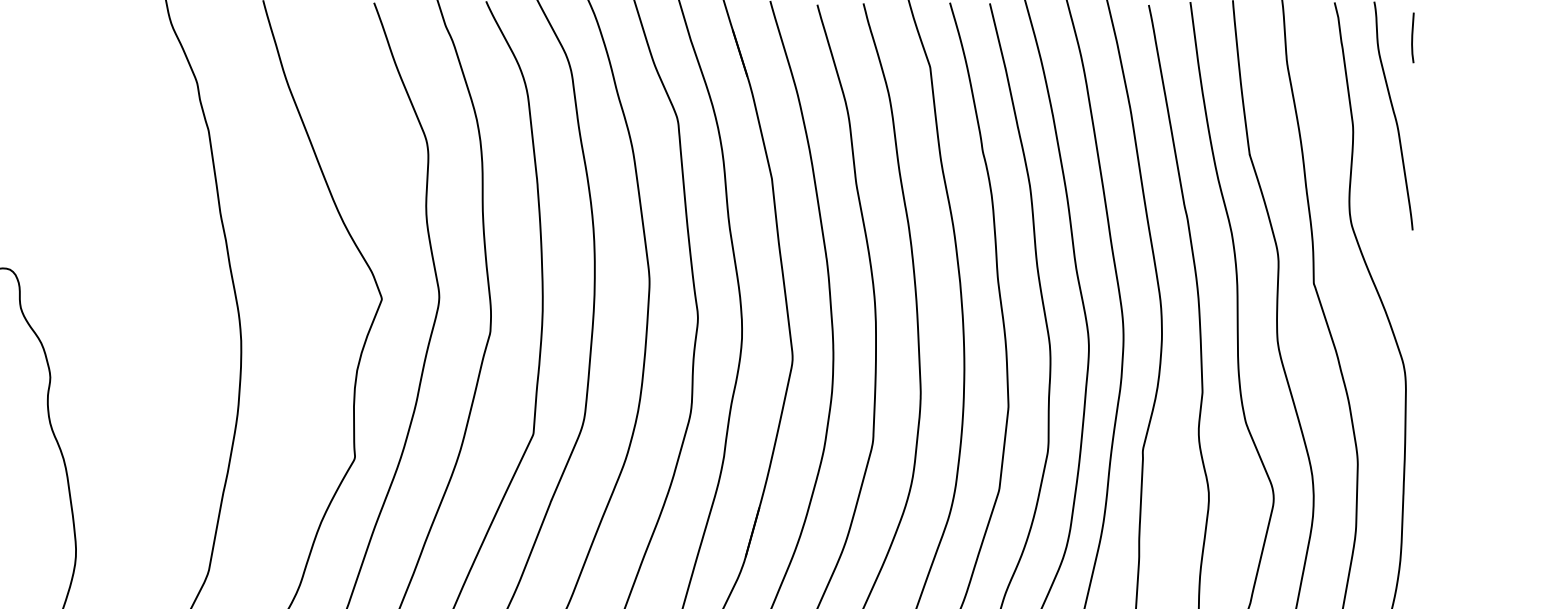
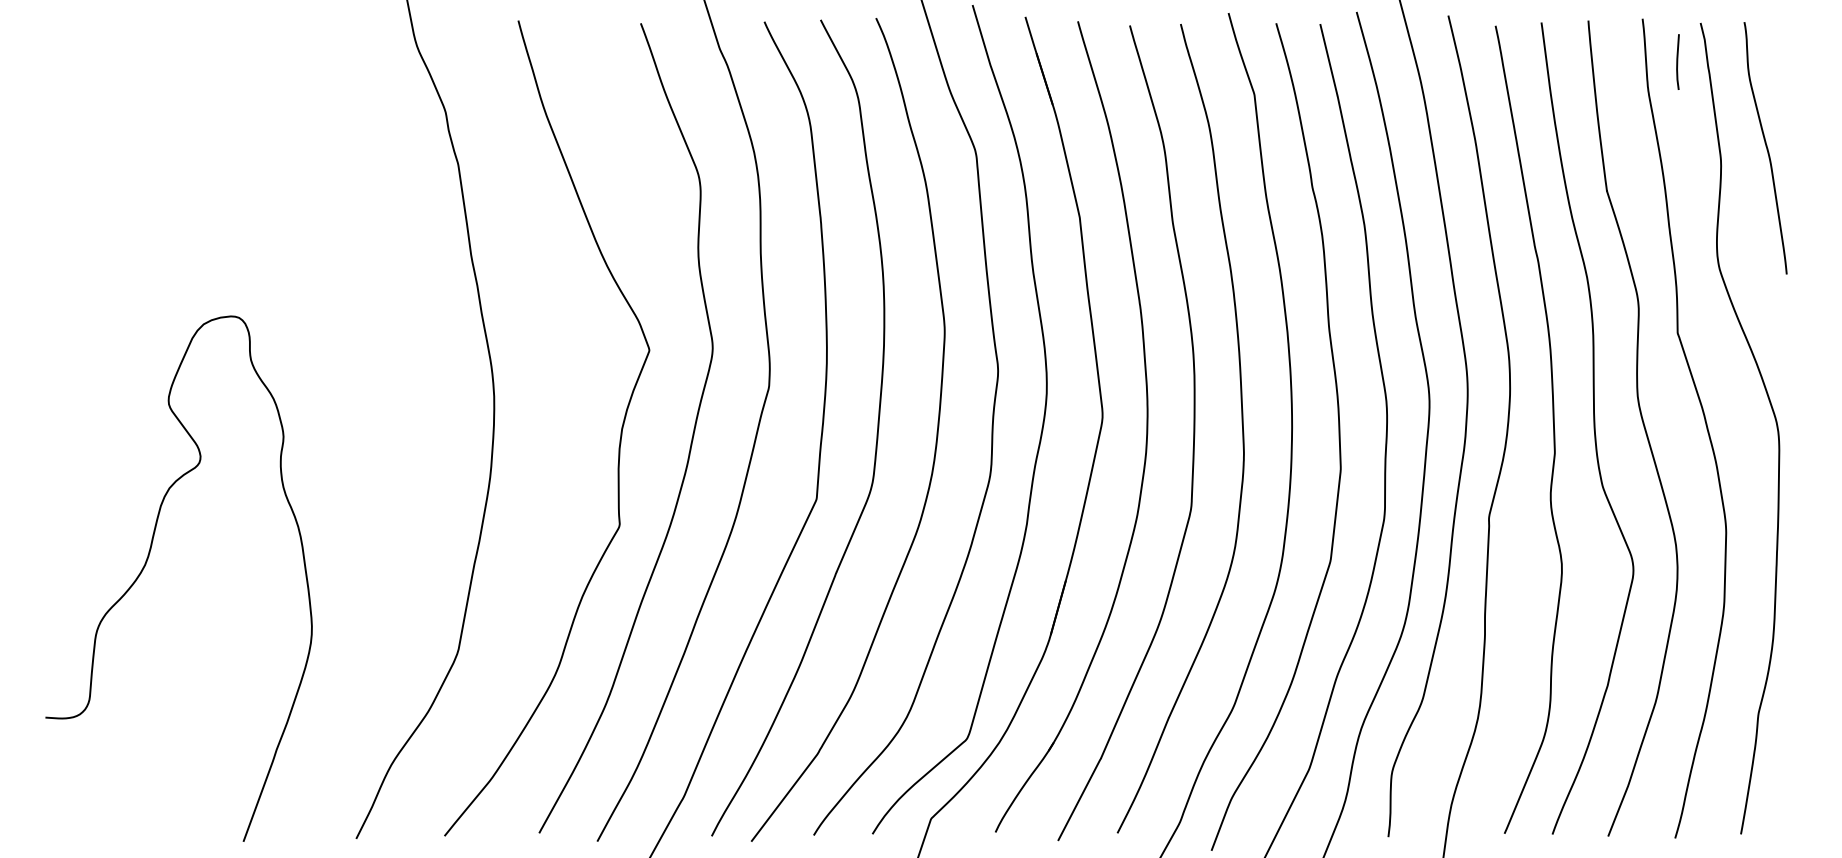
line: (1412, 37) -> (1677, 61), moved

